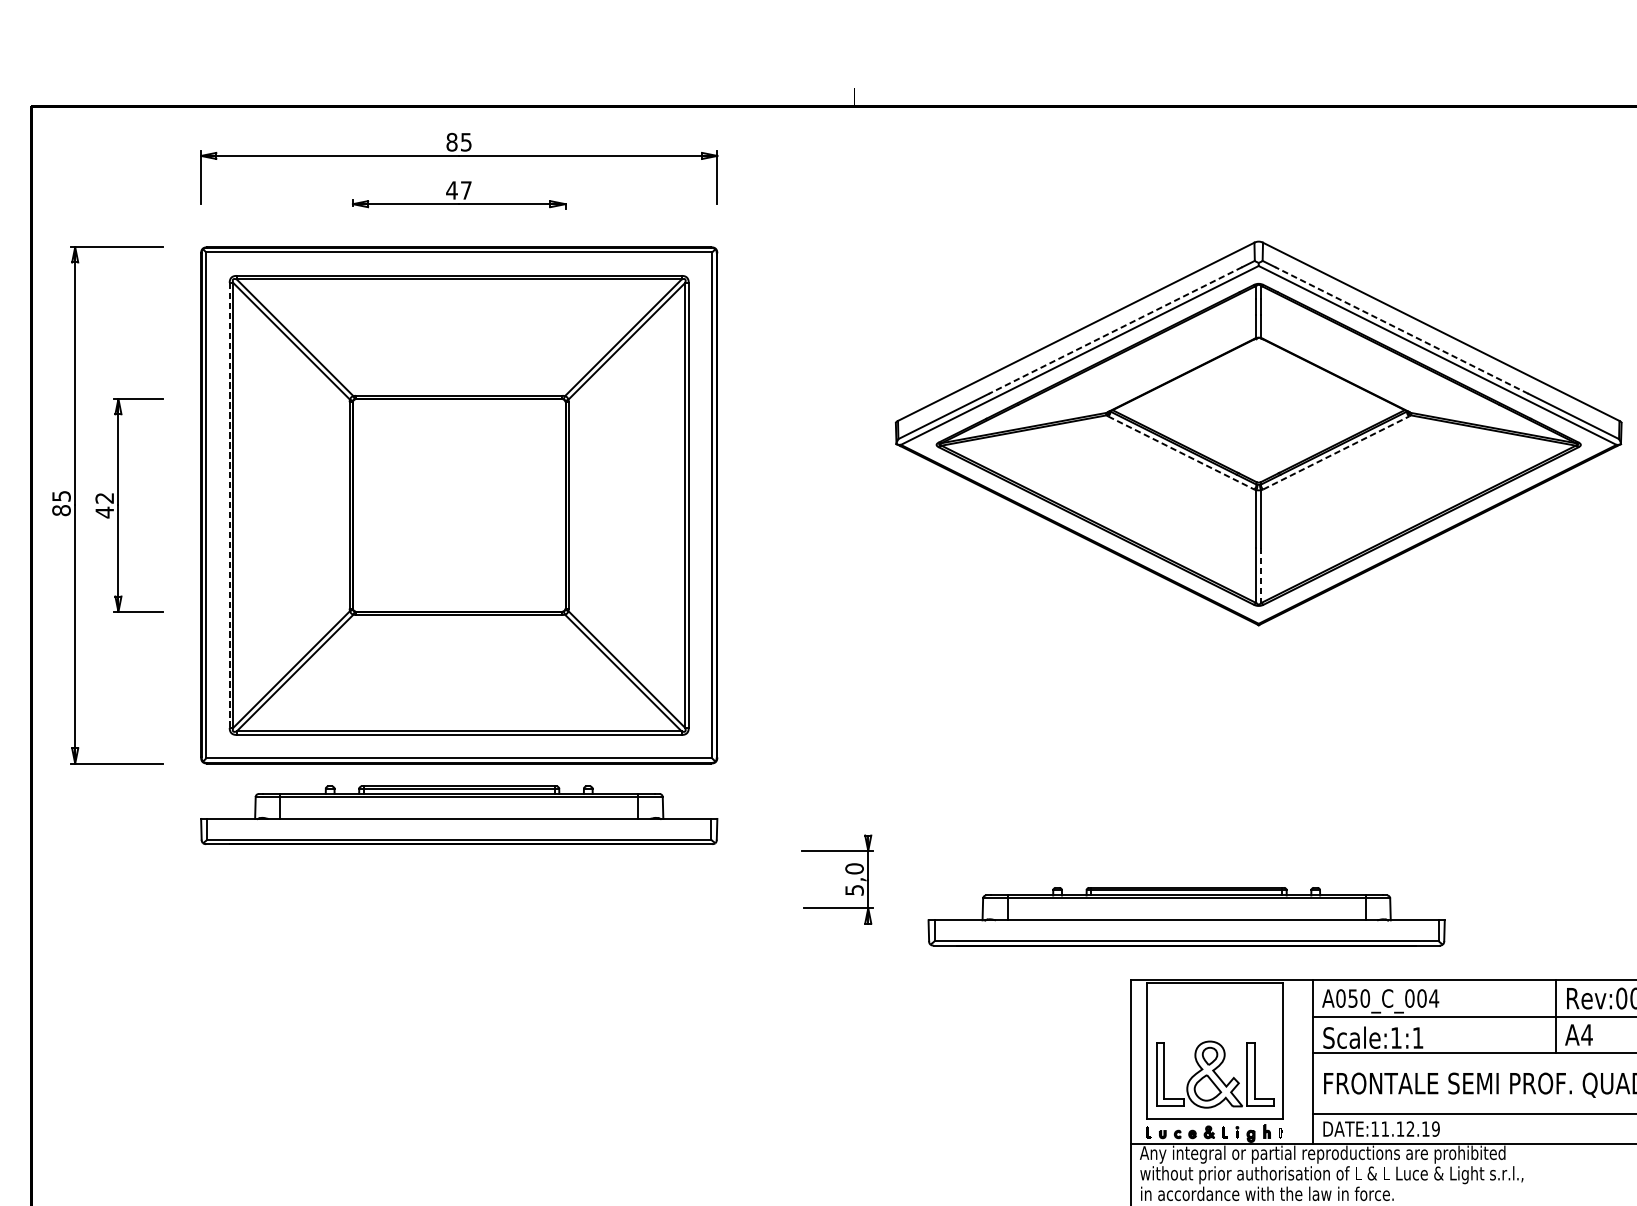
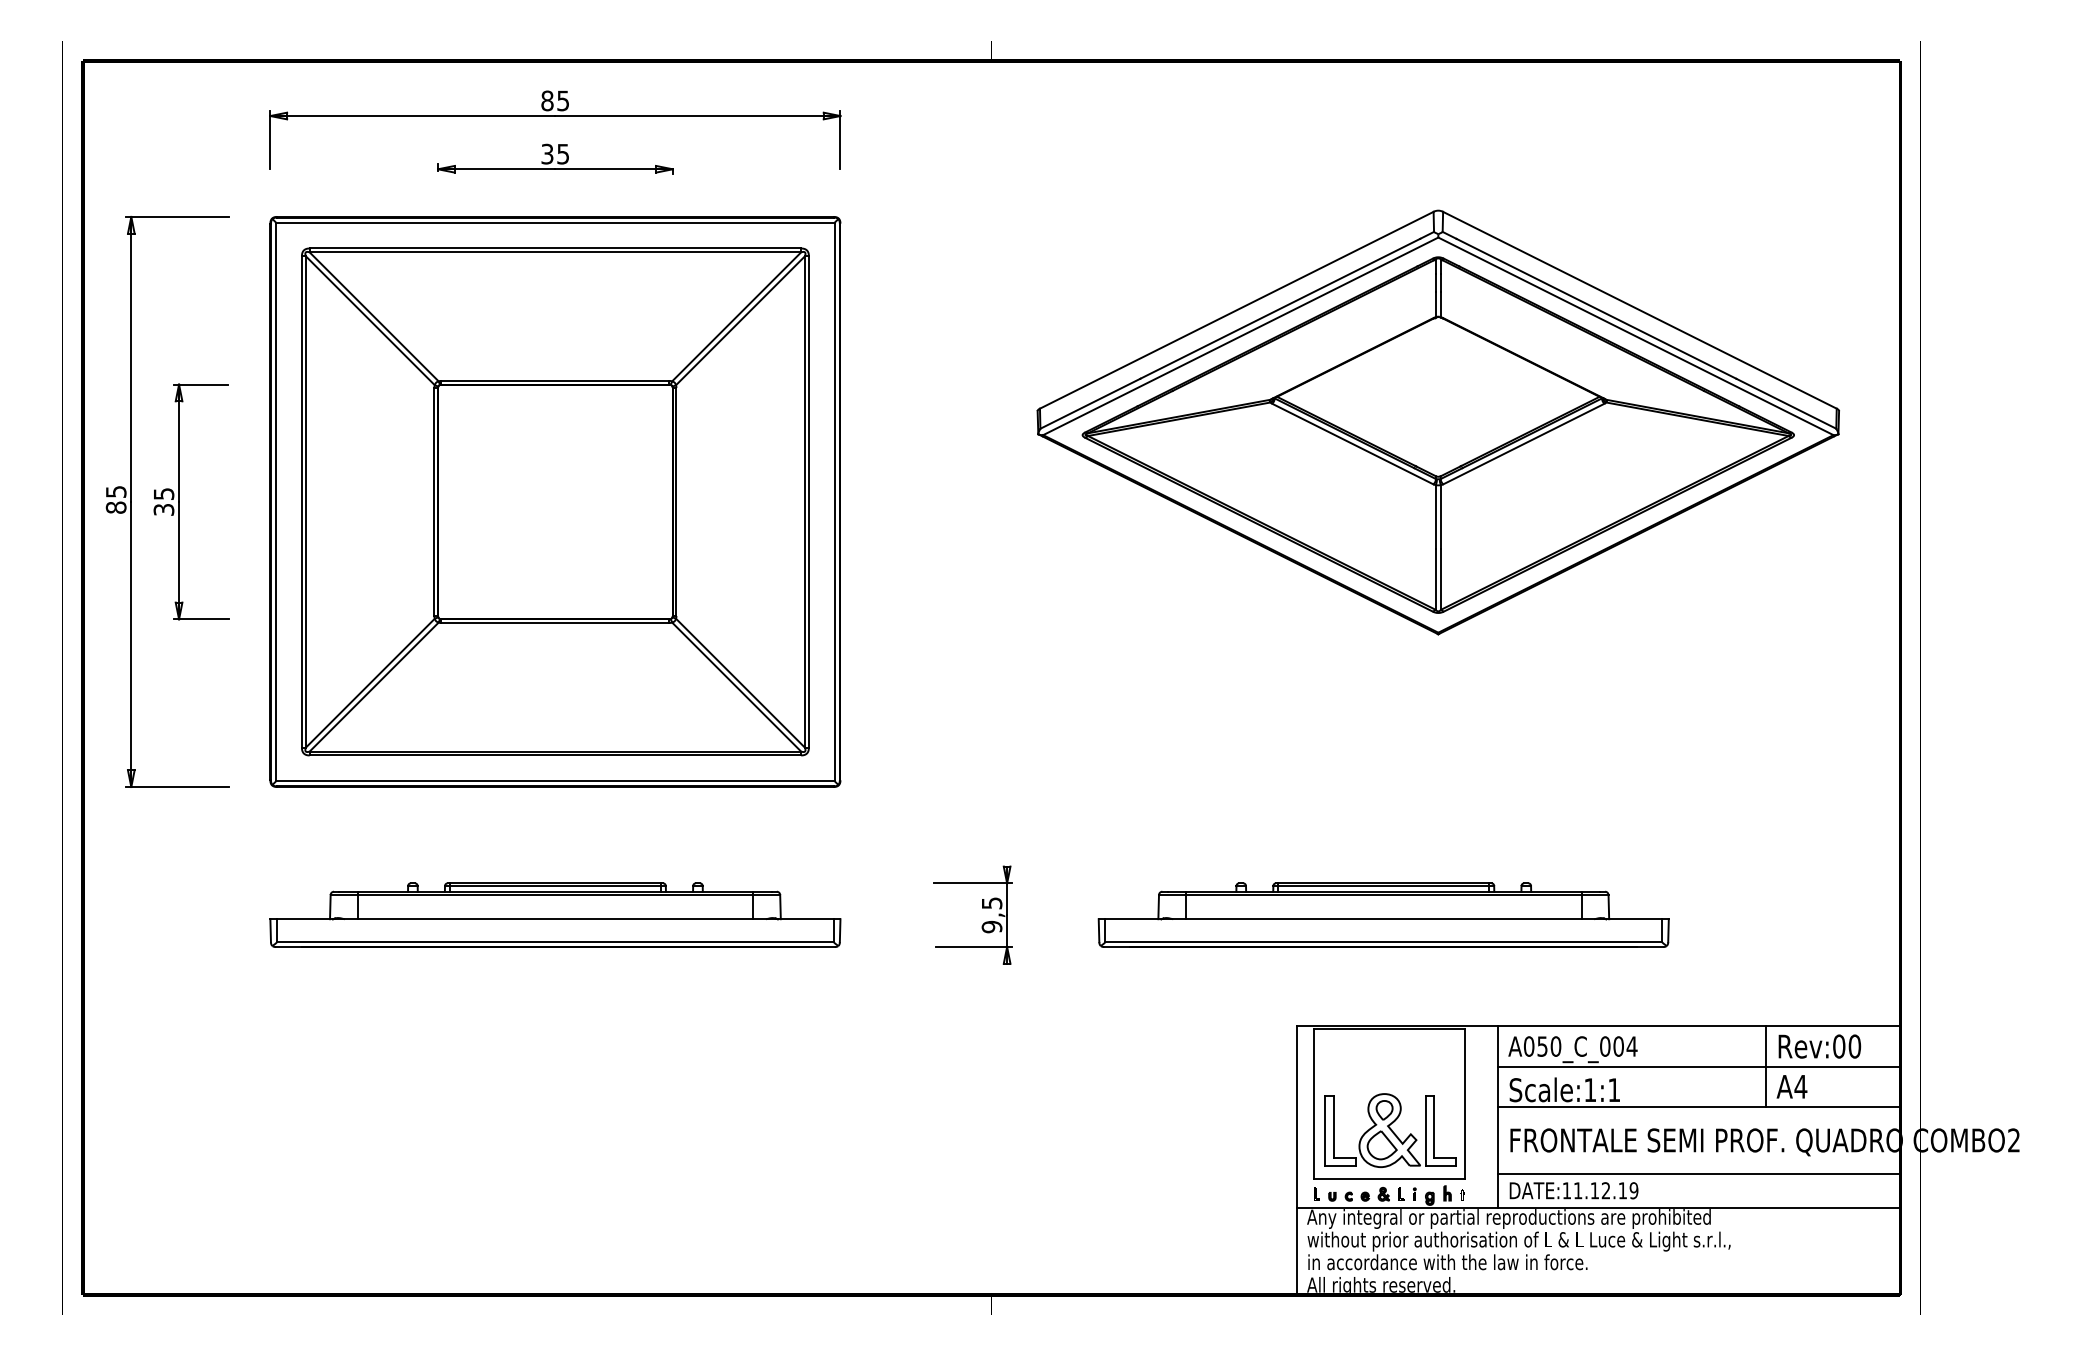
text: (458, 189) -> (554, 153), 47 -> 35
line: (1401, 330) -> (1595, 308), dashed -> solid
line: (1114, 331) -> (1279, 309), dashed -> solid
line: (1336, 452) -> (1524, 443), dashed -> solid
line: (1181, 453) -> (1353, 444), dashed -> solid
line: (229, 504) -> (301, 501), dashed -> solid
text: (104, 505) -> (163, 502), 42 -> 35
line: (1261, 575) -> (1441, 579), dashed -> solid
part: (459, 814) -> (555, 914), moved
text: (854, 879) -> (991, 915), 5,0 -> 9,5
part: (1186, 916) -> (1383, 914), moved

